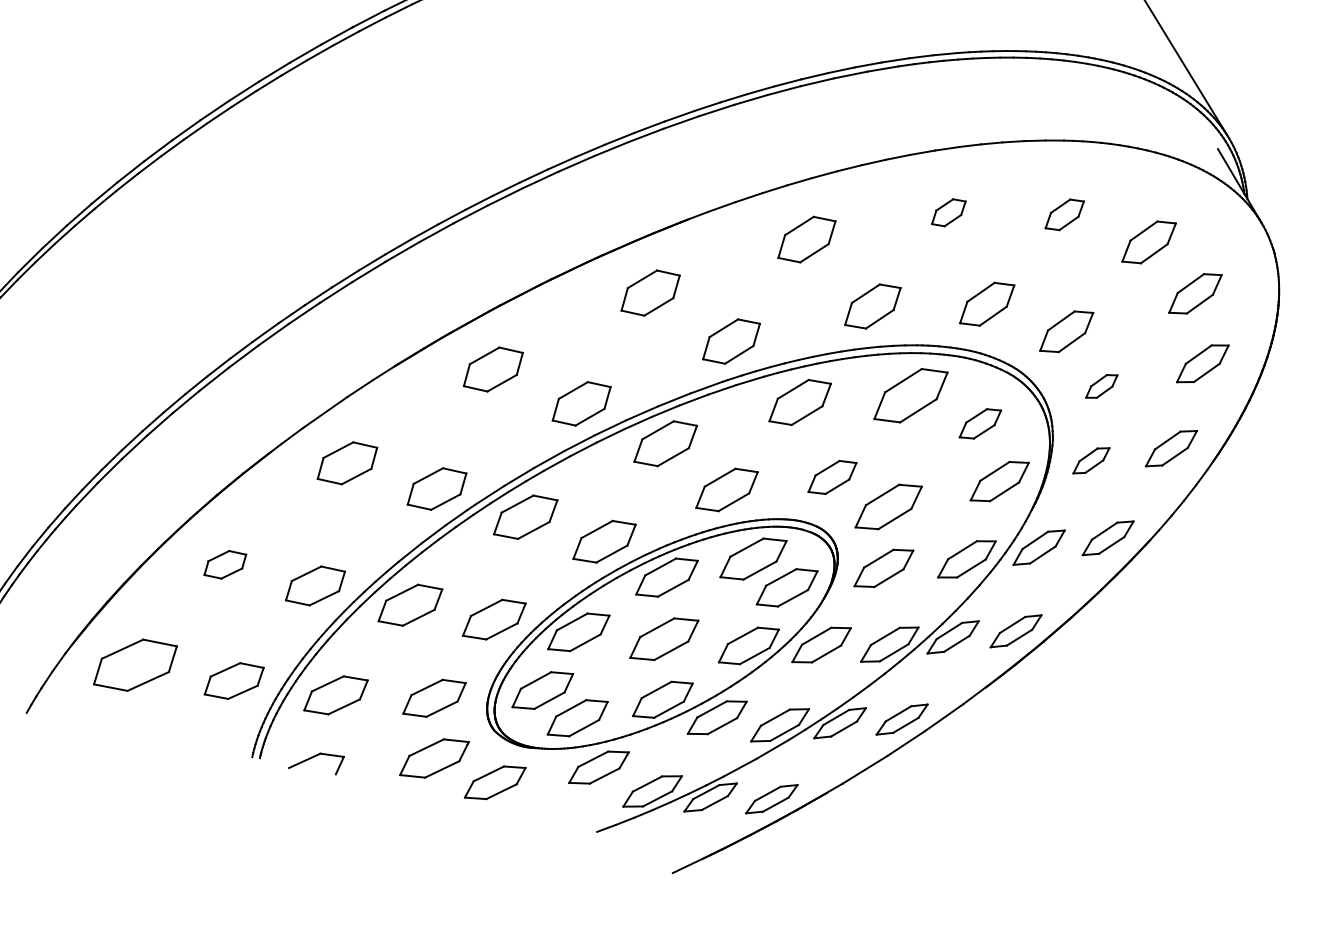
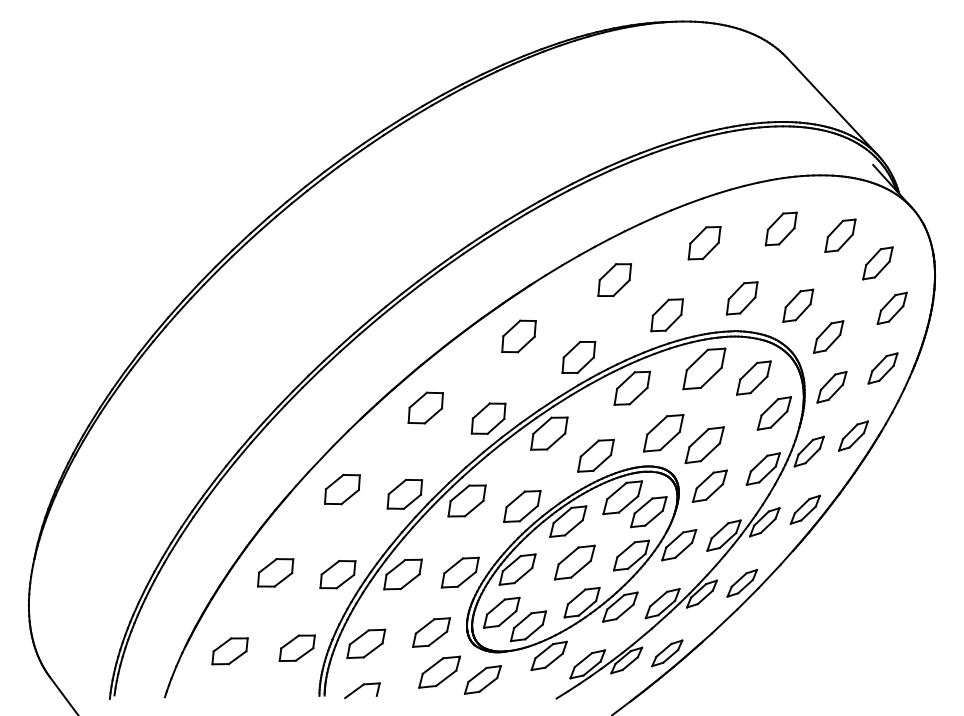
part: (948, 213) -> (704, 243), size x1.67
part: (1063, 213) -> (780, 228), size x1.43
part: (1101, 385) -> (828, 336), size x1.67
part: (980, 423) -> (753, 377), size x1.43
part: (1090, 460) -> (831, 387), size x1.43
part: (832, 477) -> (663, 433), size x1.43
part: (225, 564) -> (275, 572), size x1.43
part: (134, 665) -> (229, 651), size x0.71

